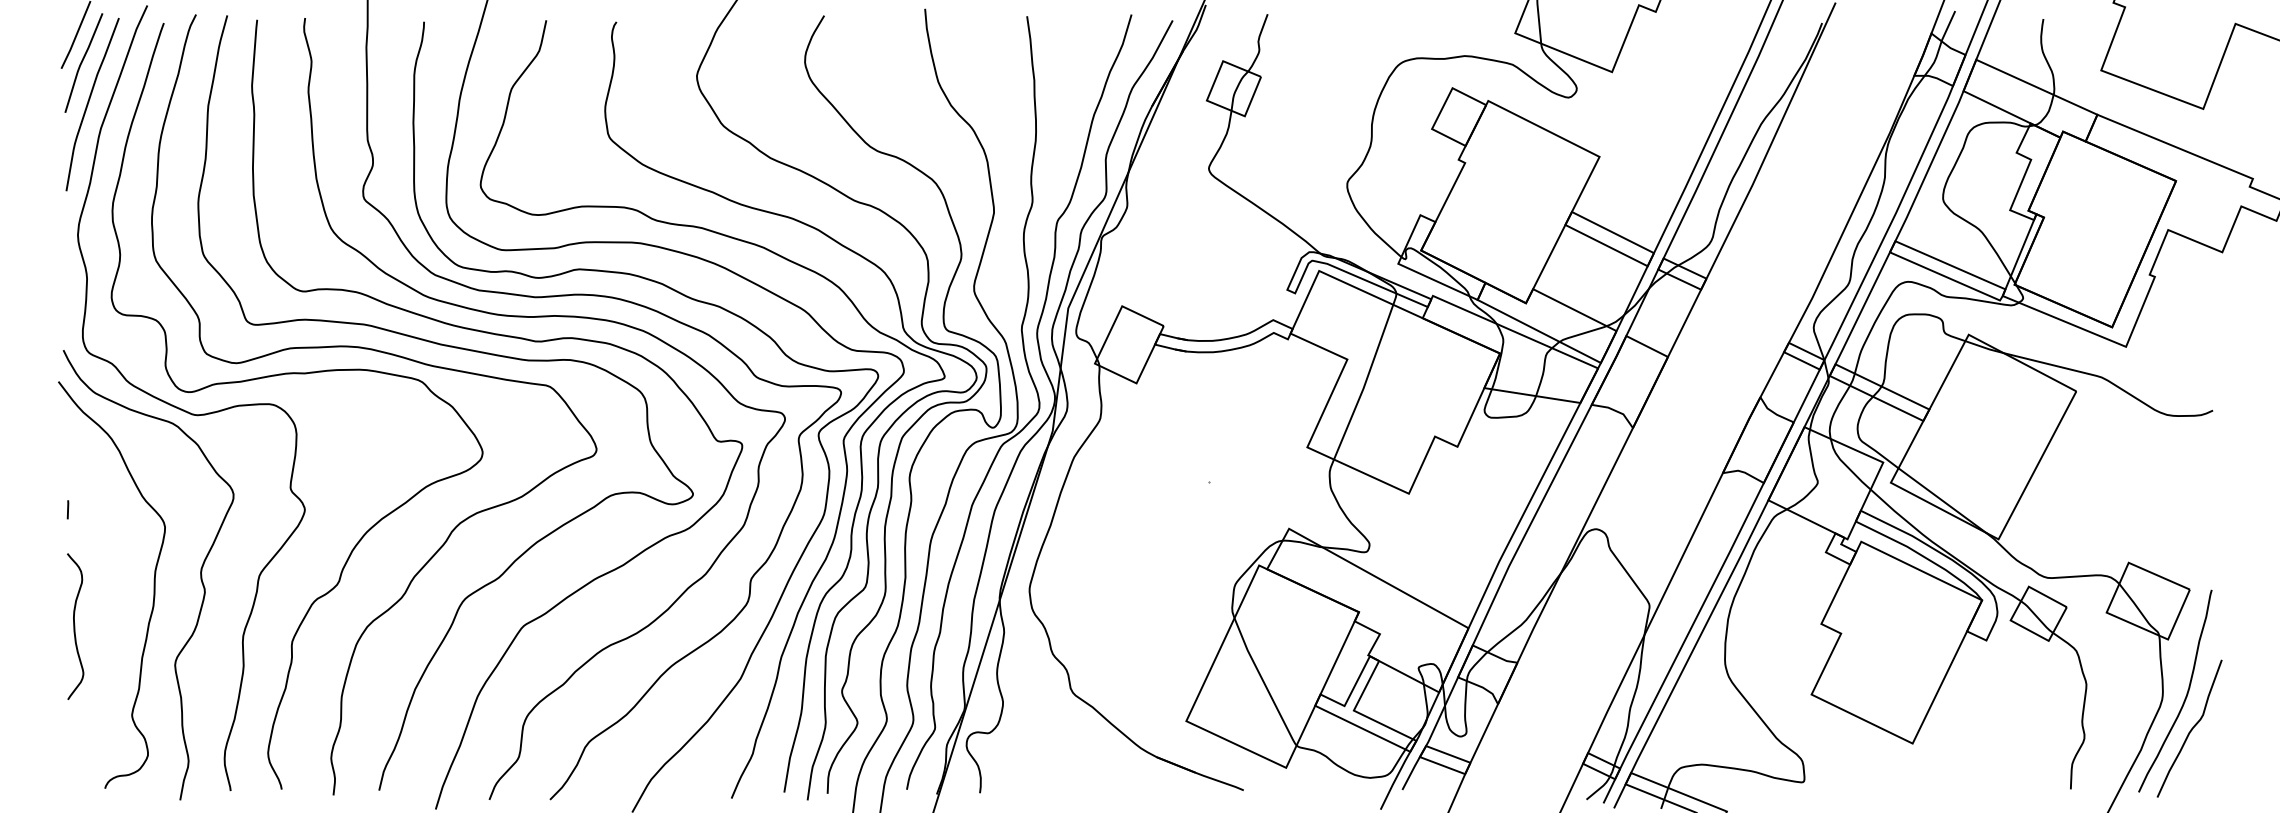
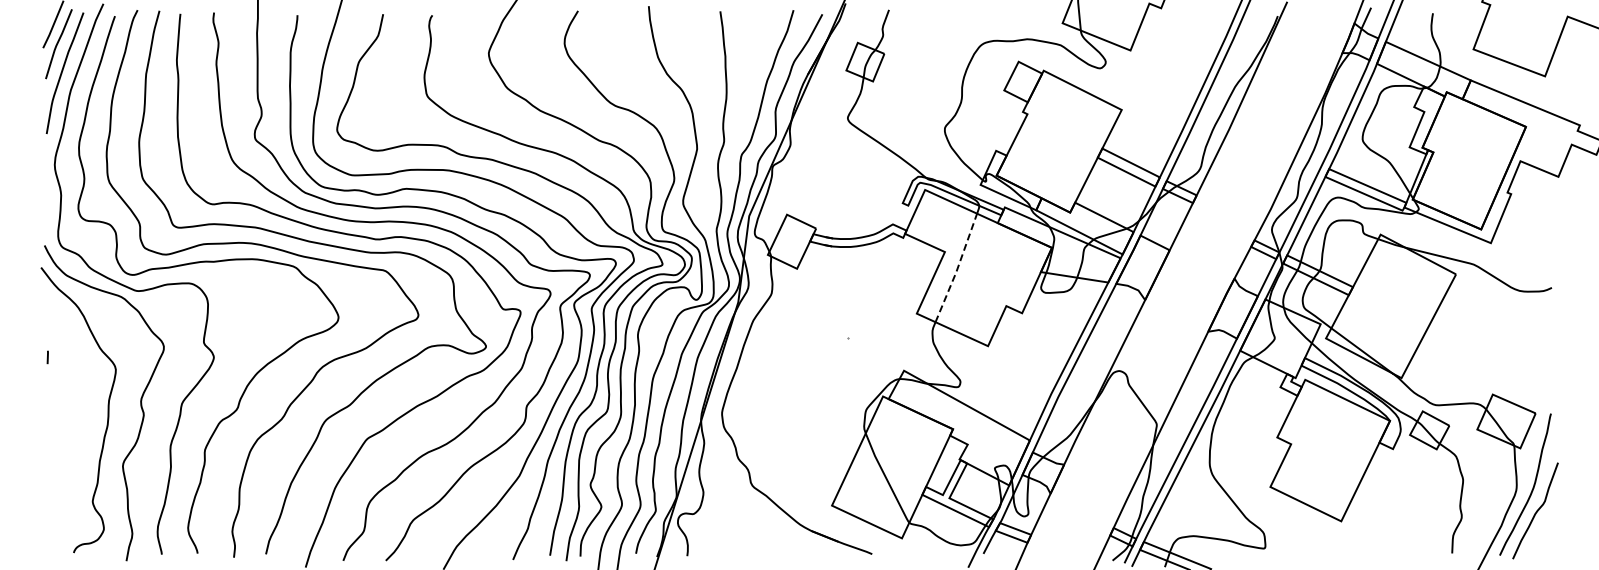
line: (1365, 382) -> (957, 268), solid -> dashed
curve: (76, 625) -> (53, 438), removed

